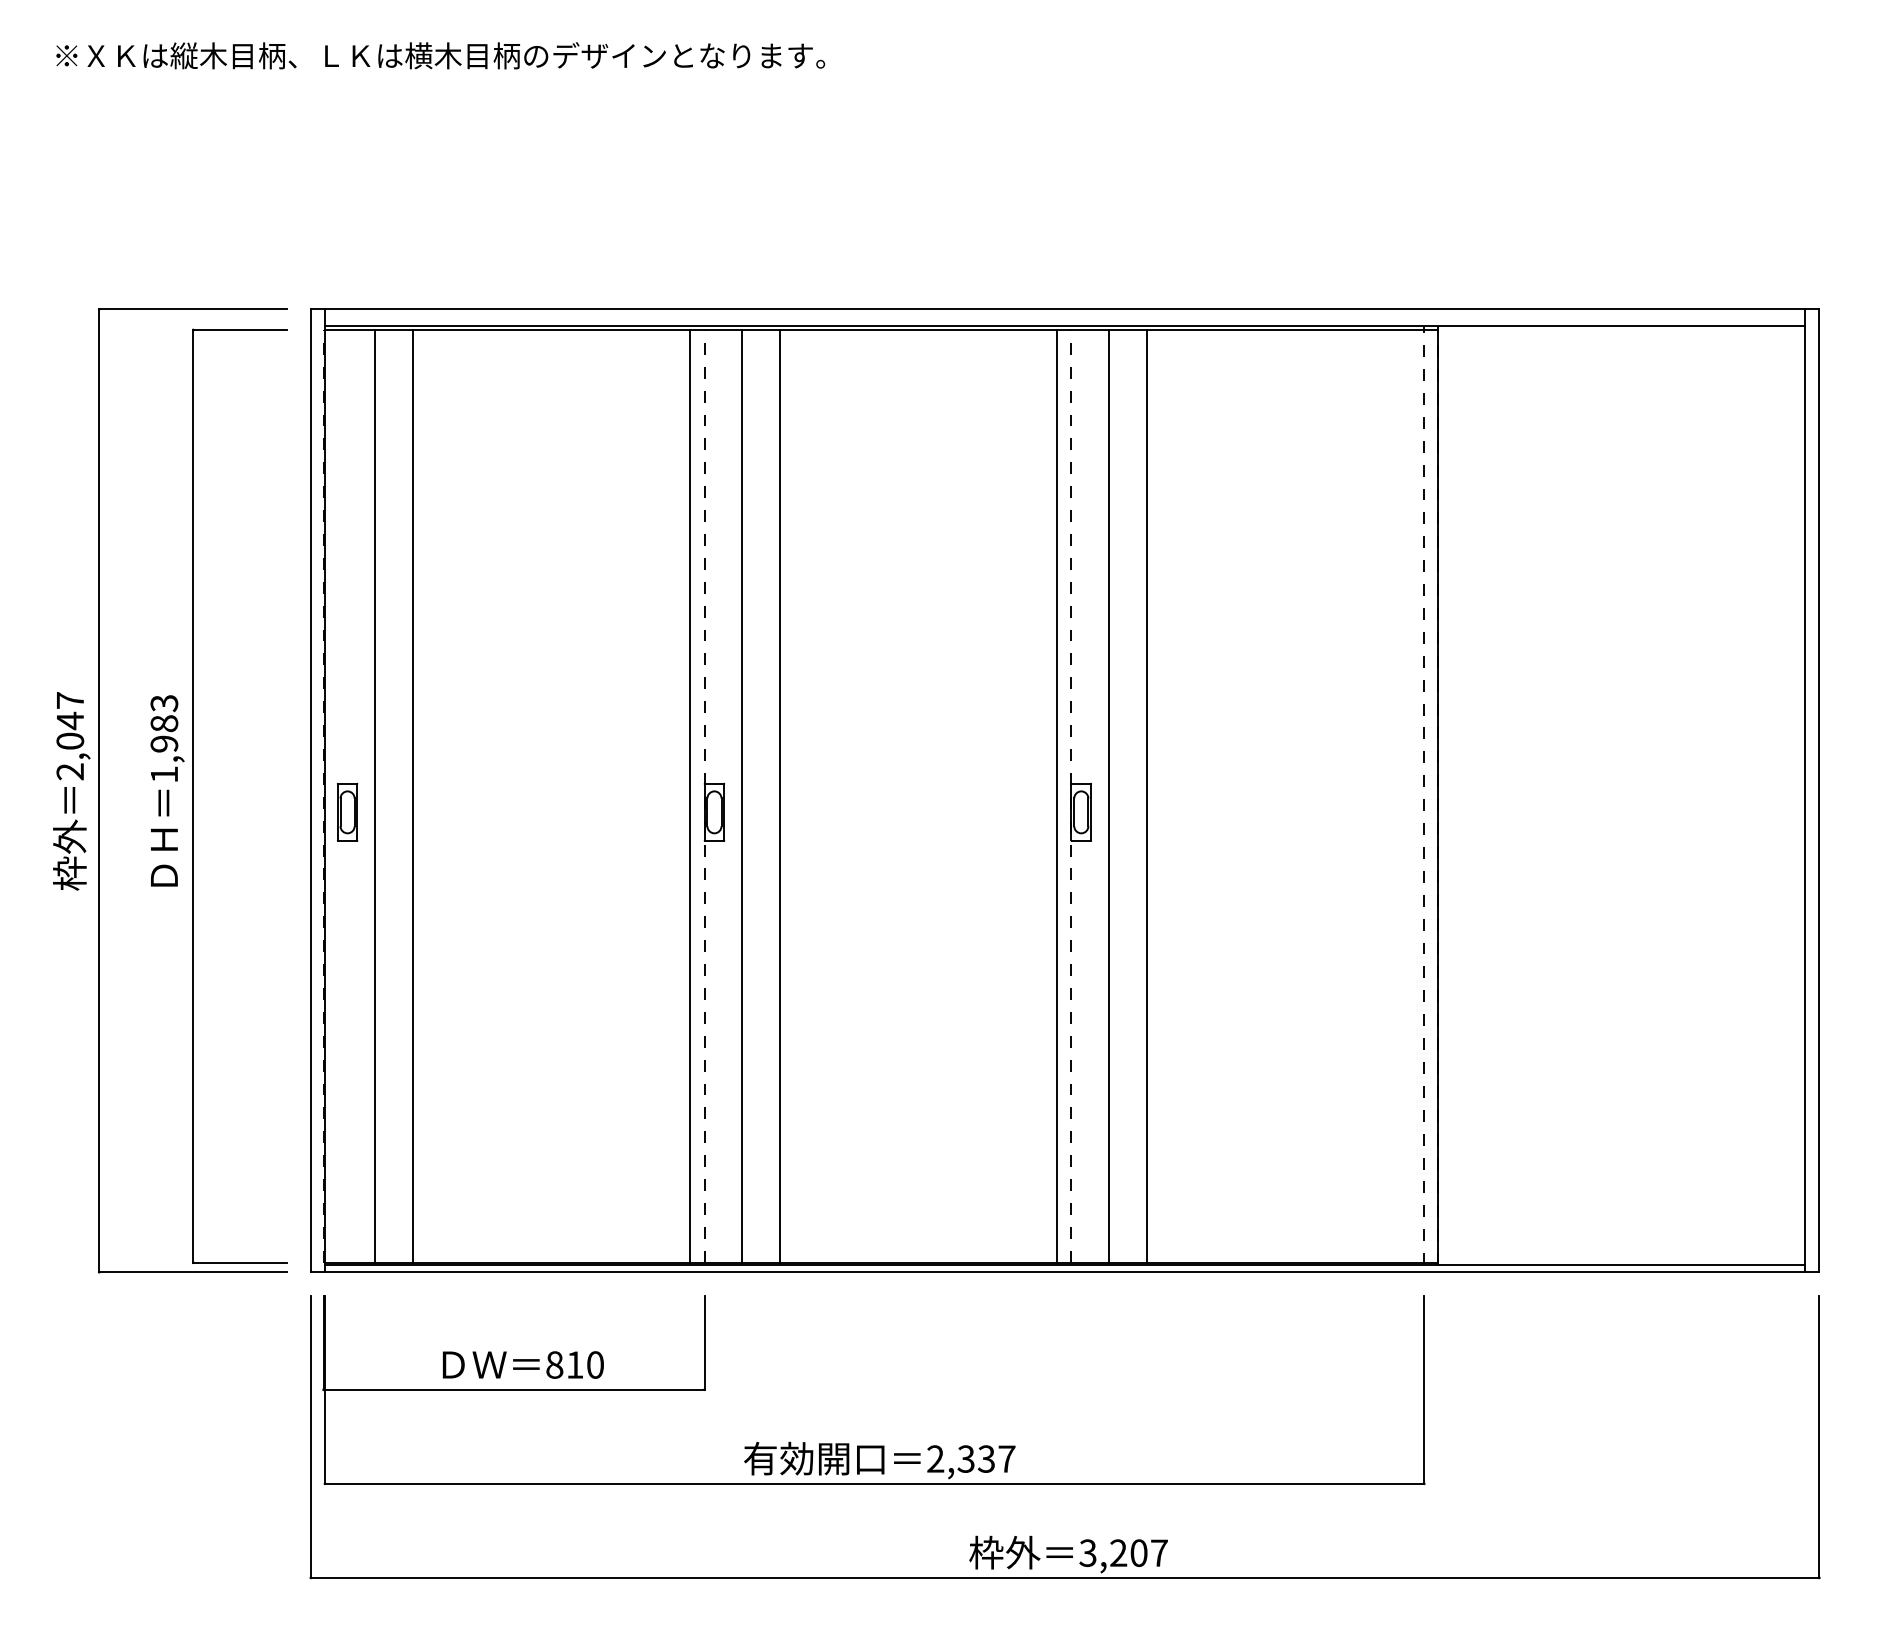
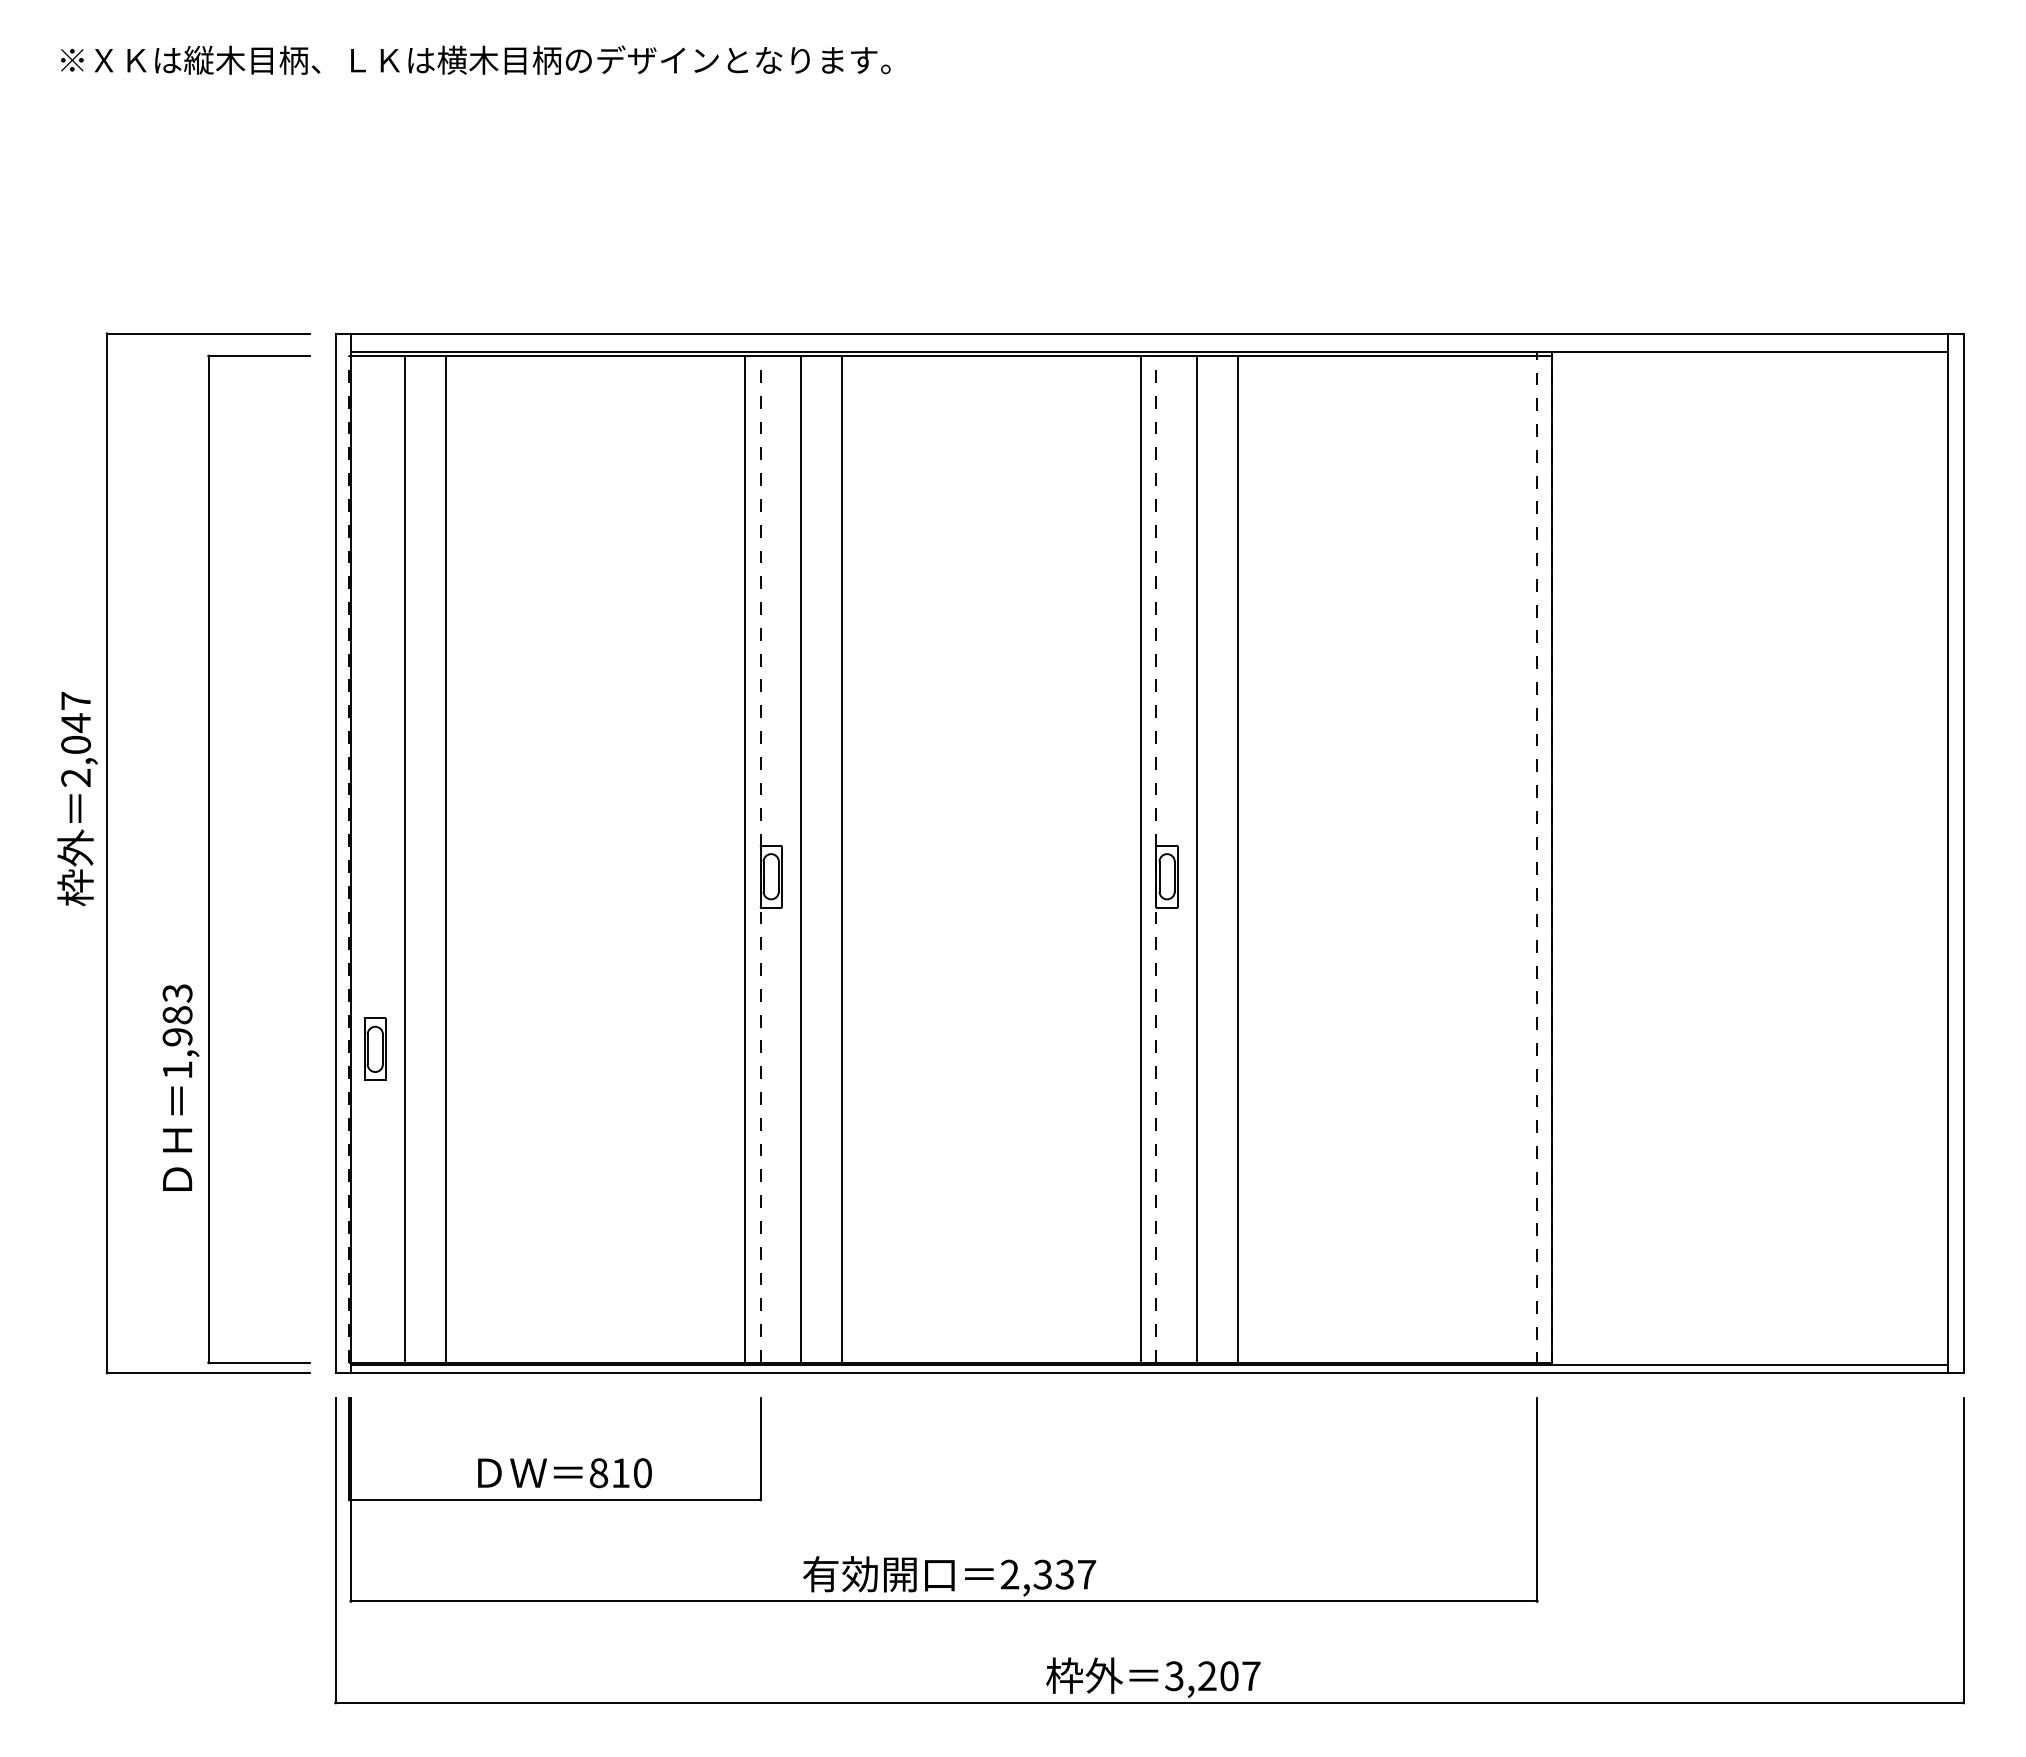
text: (167, 790) -> (180, 1087), moved
text: (71, 791) -> (77, 799), moved
part: (347, 811) -> (375, 1048), moved

